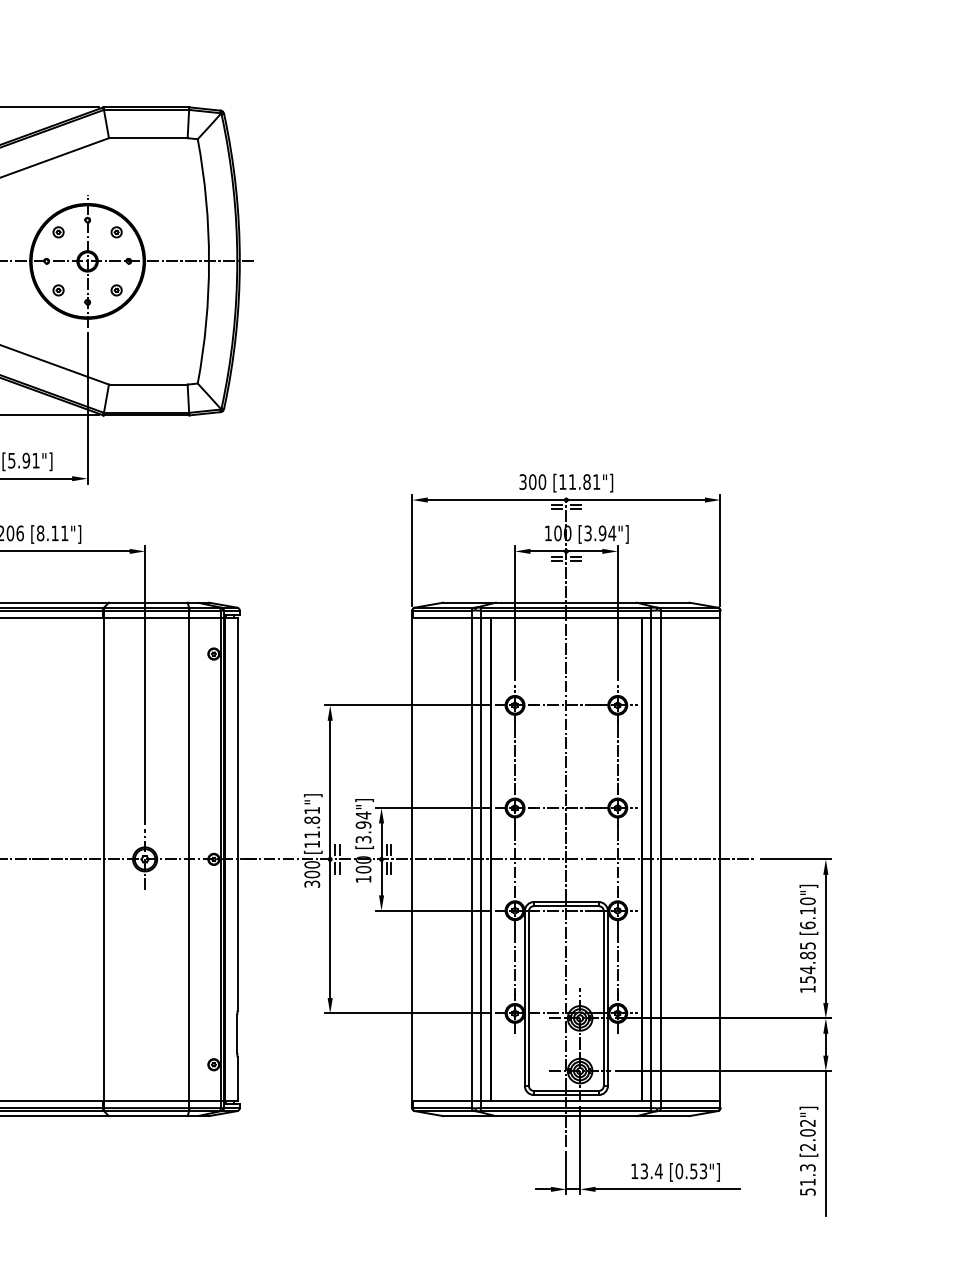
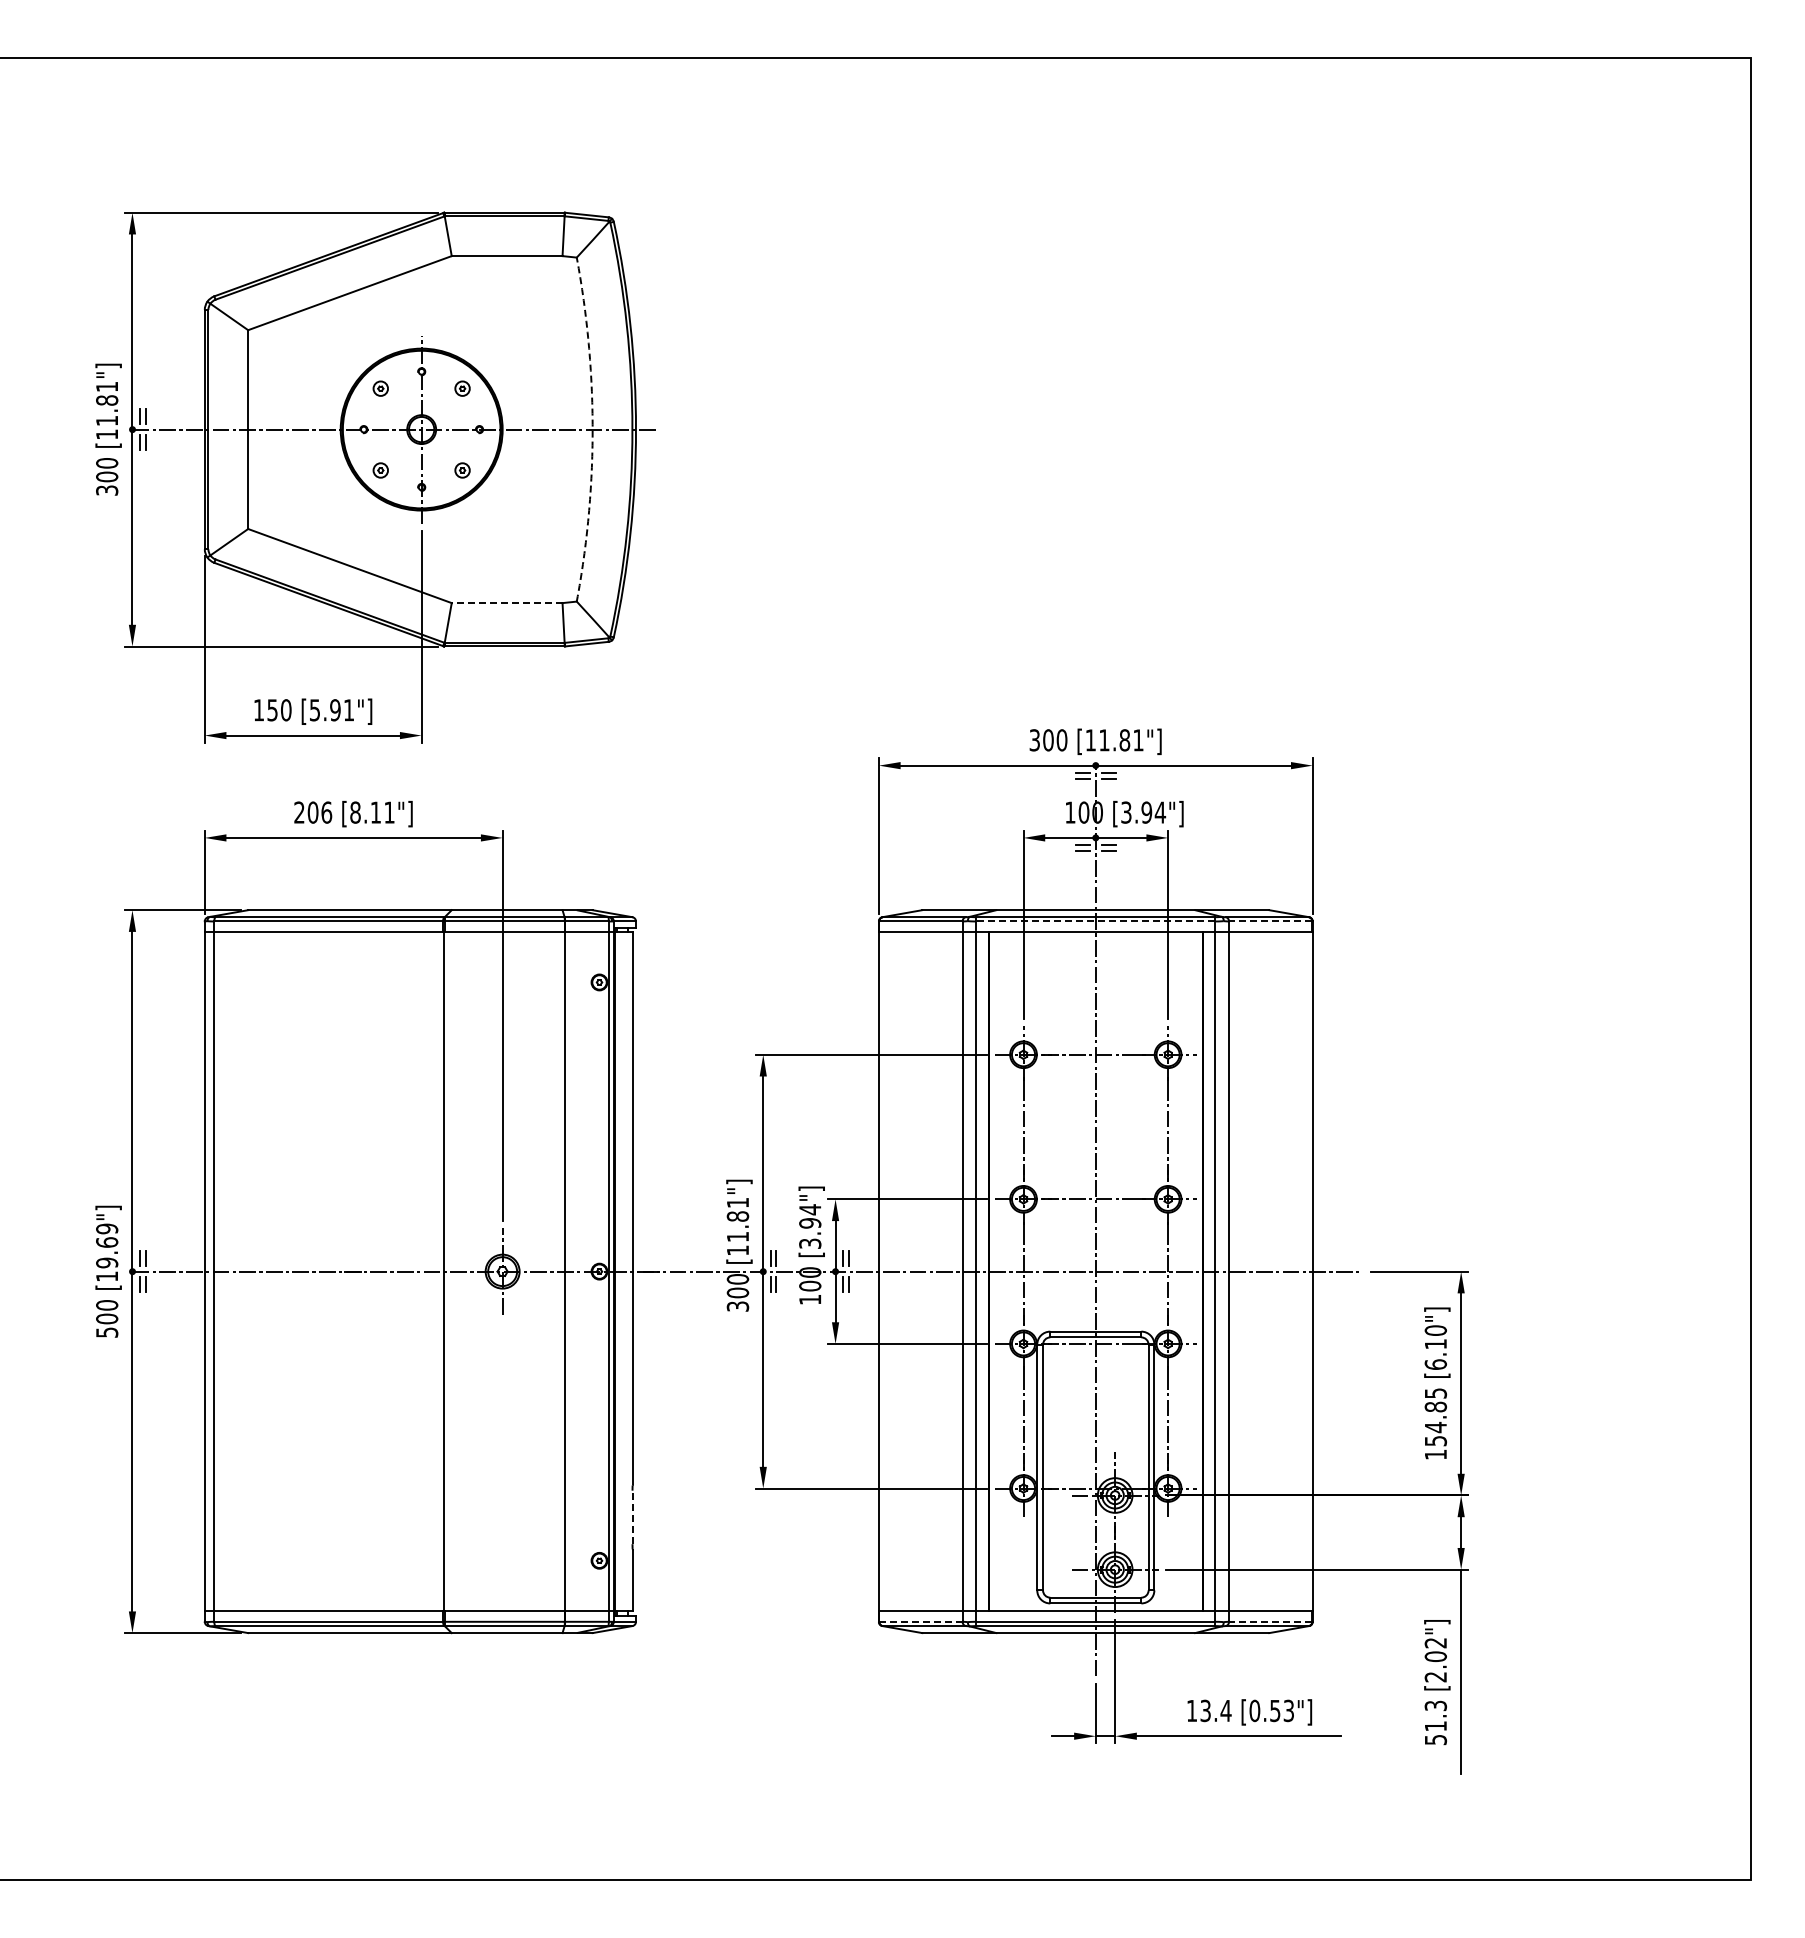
arc: (208, 261) -> (592, 429), solid -> dashed
line: (147, 384) -> (506, 603), solid -> dashed
line: (566, 610) -> (1095, 921), solid -> dashed
line: (690, 610) -> (1270, 921), solid -> dashed
line: (237, 1034) -> (632, 1517), solid -> dashed
line: (441, 1107) -> (920, 1621), solid -> dashed
line: (690, 1107) -> (1270, 1621), solid -> dashed

